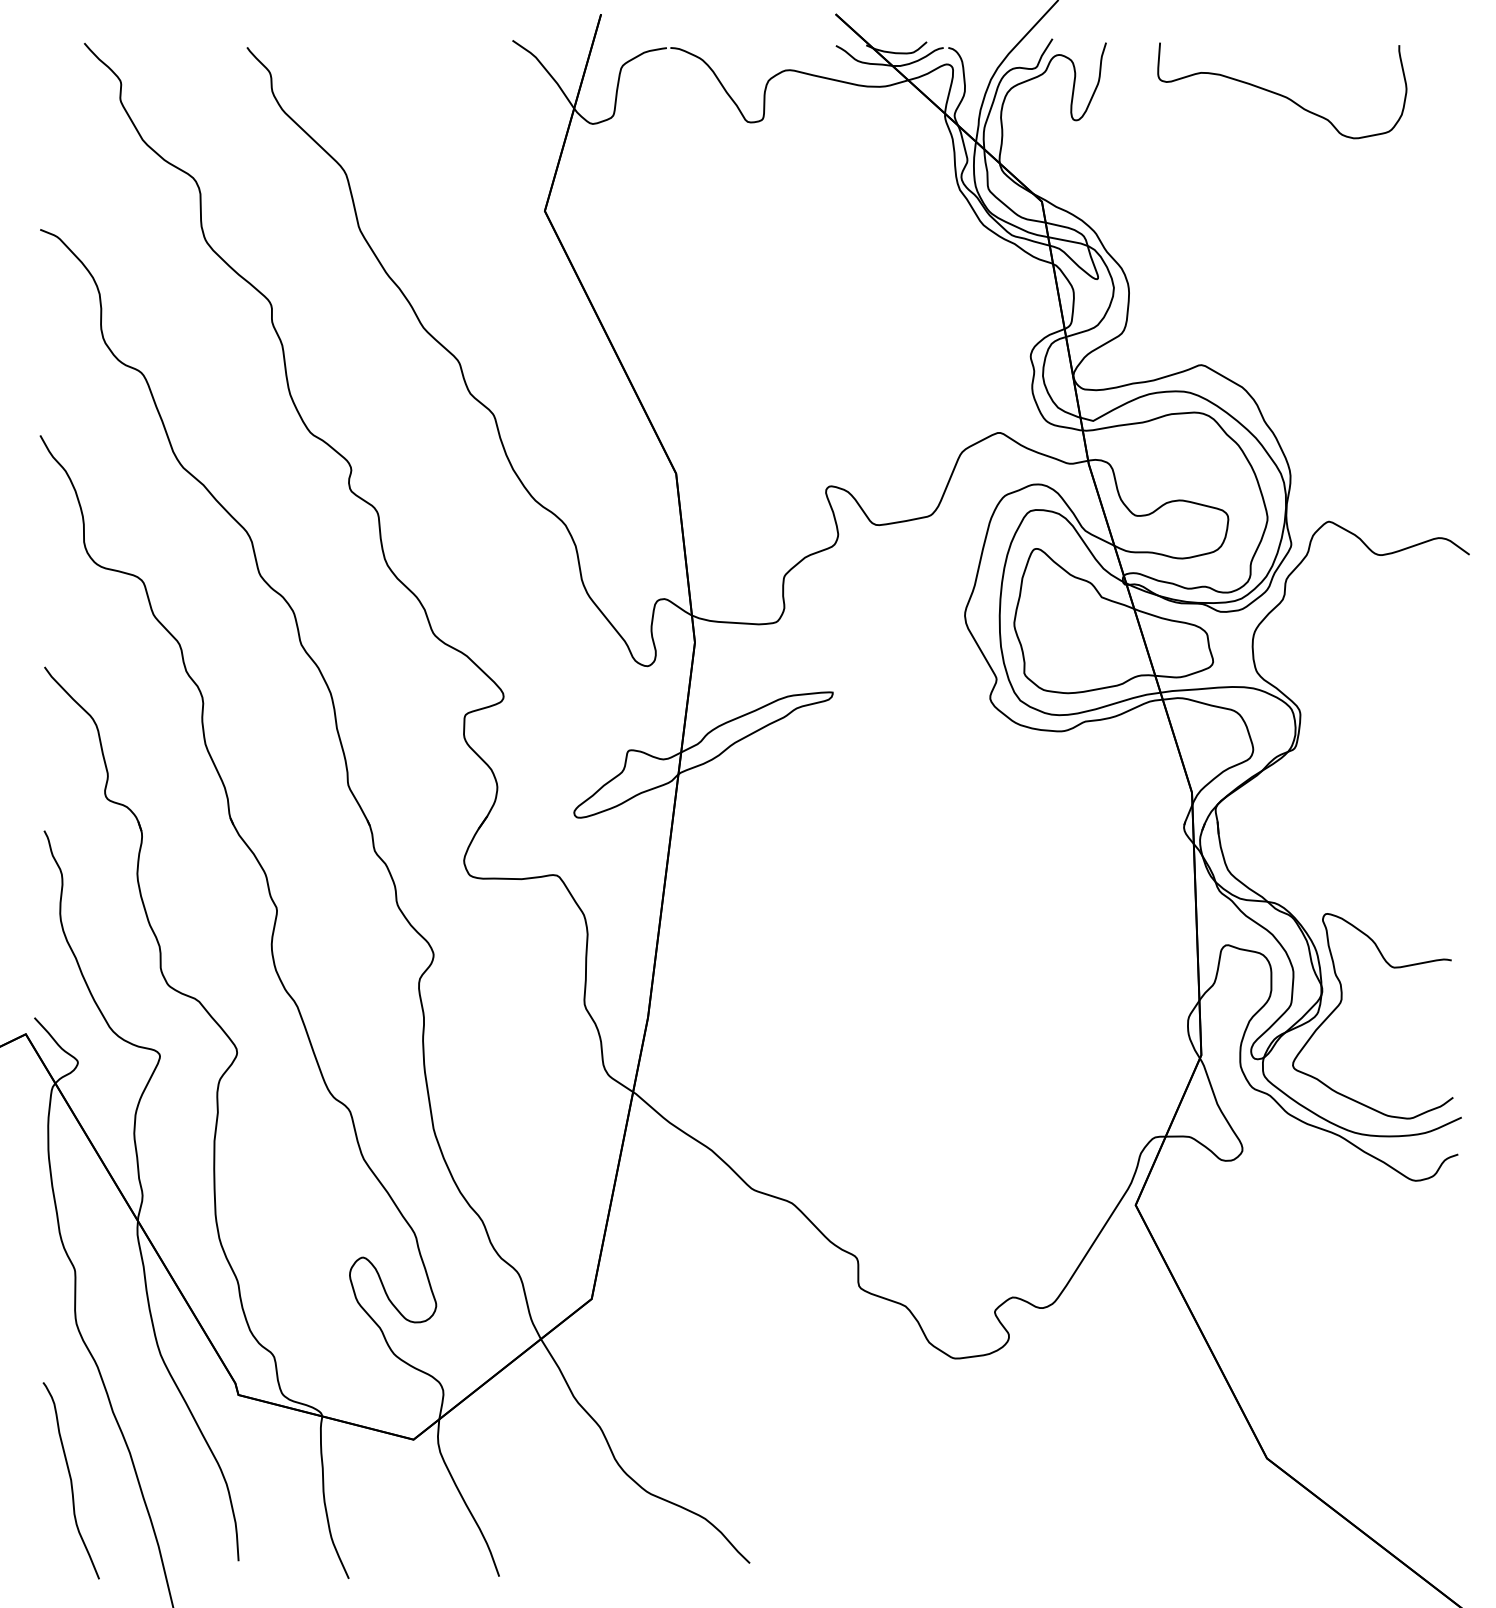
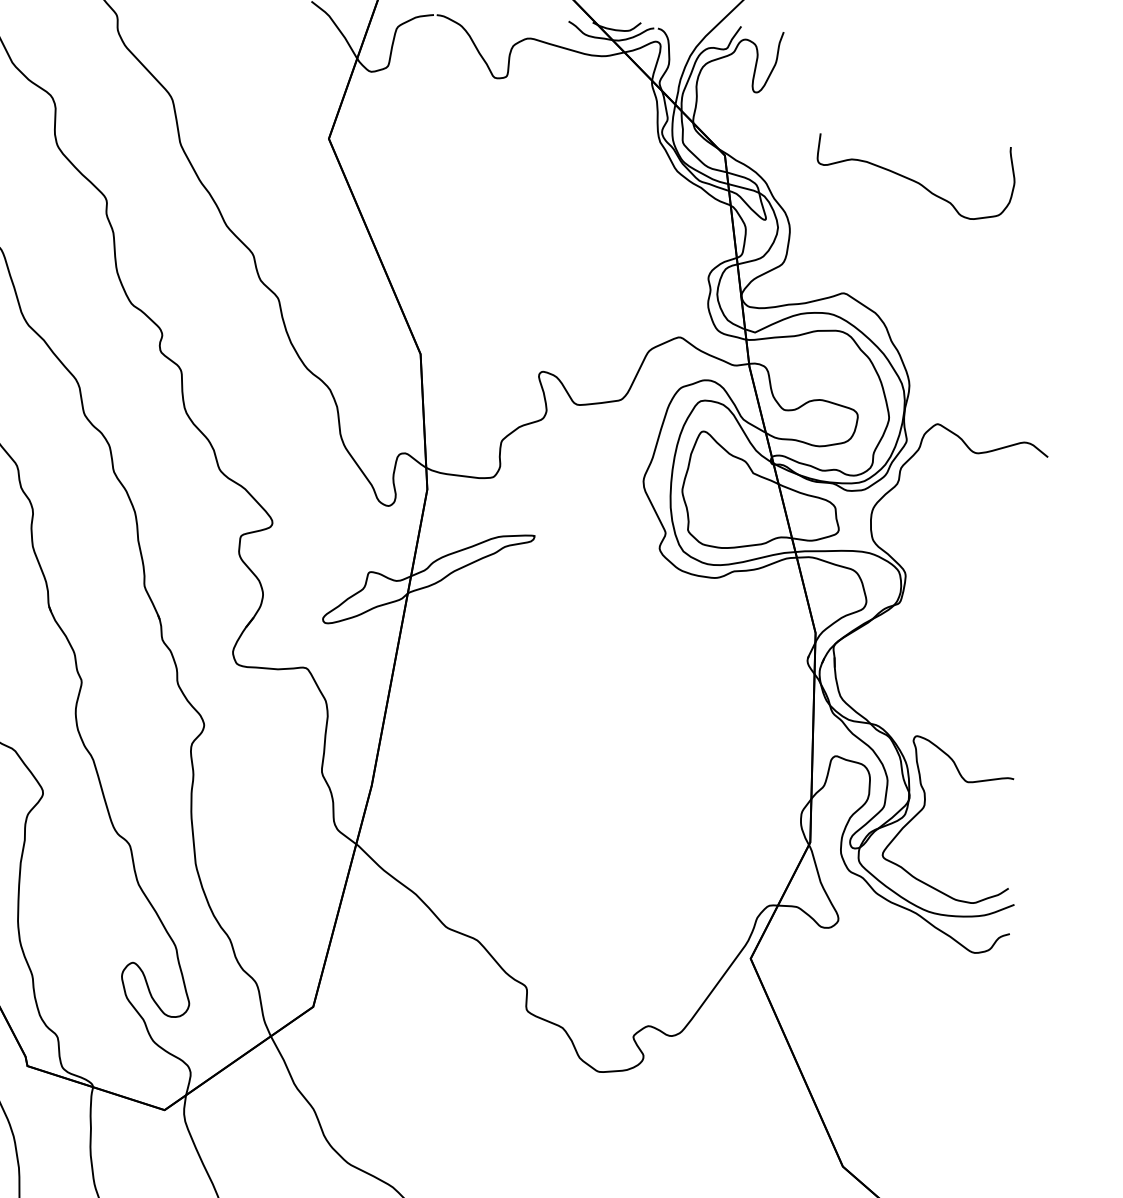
curve: (1282, 94) -> (915, 180), moved

